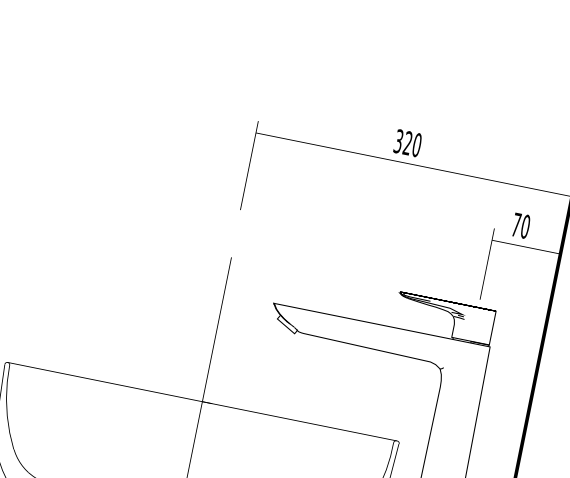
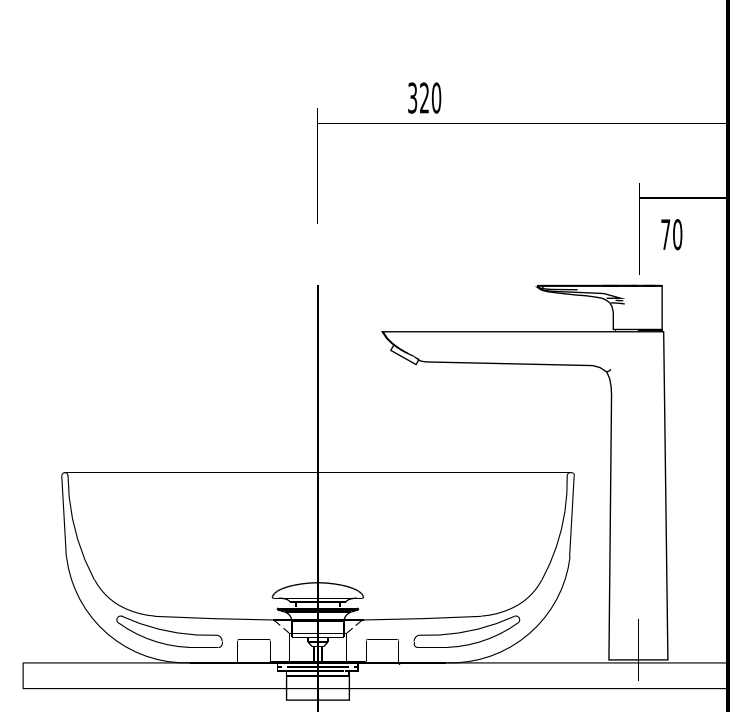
text: (407, 142) -> (424, 97), moved
text: (520, 225) -> (671, 234), moved

